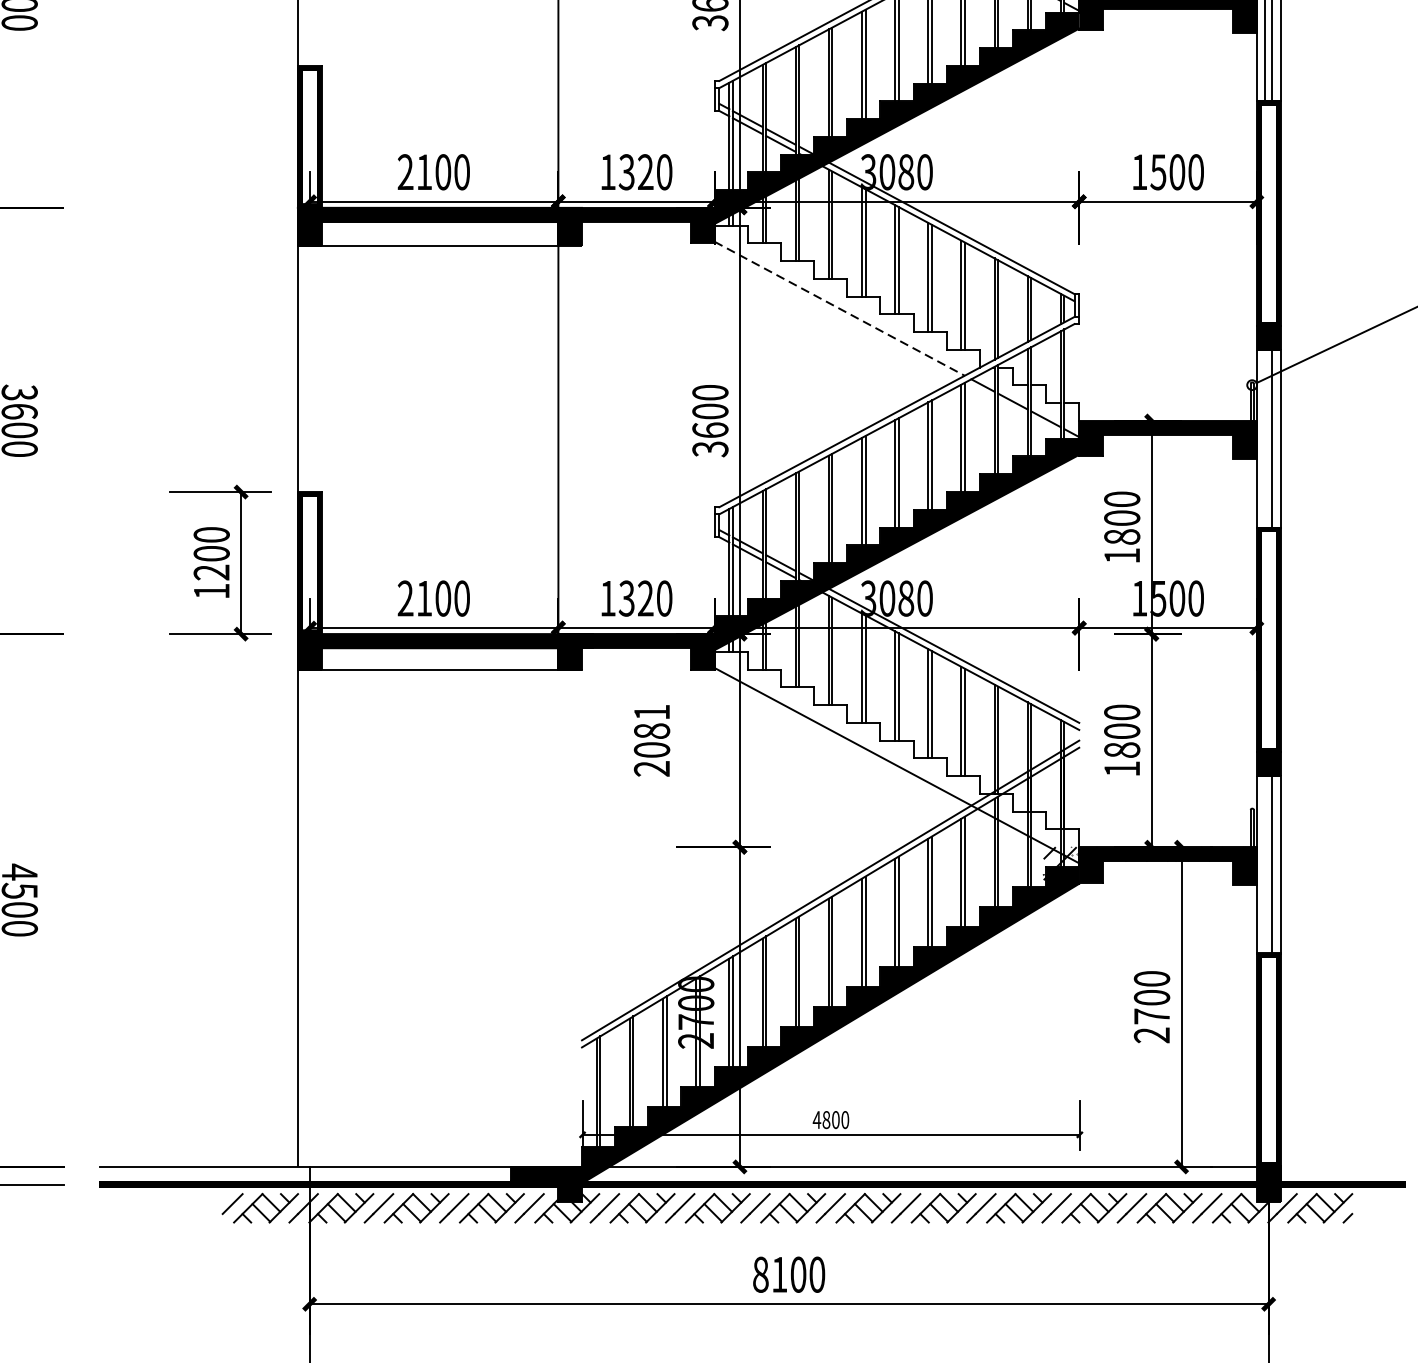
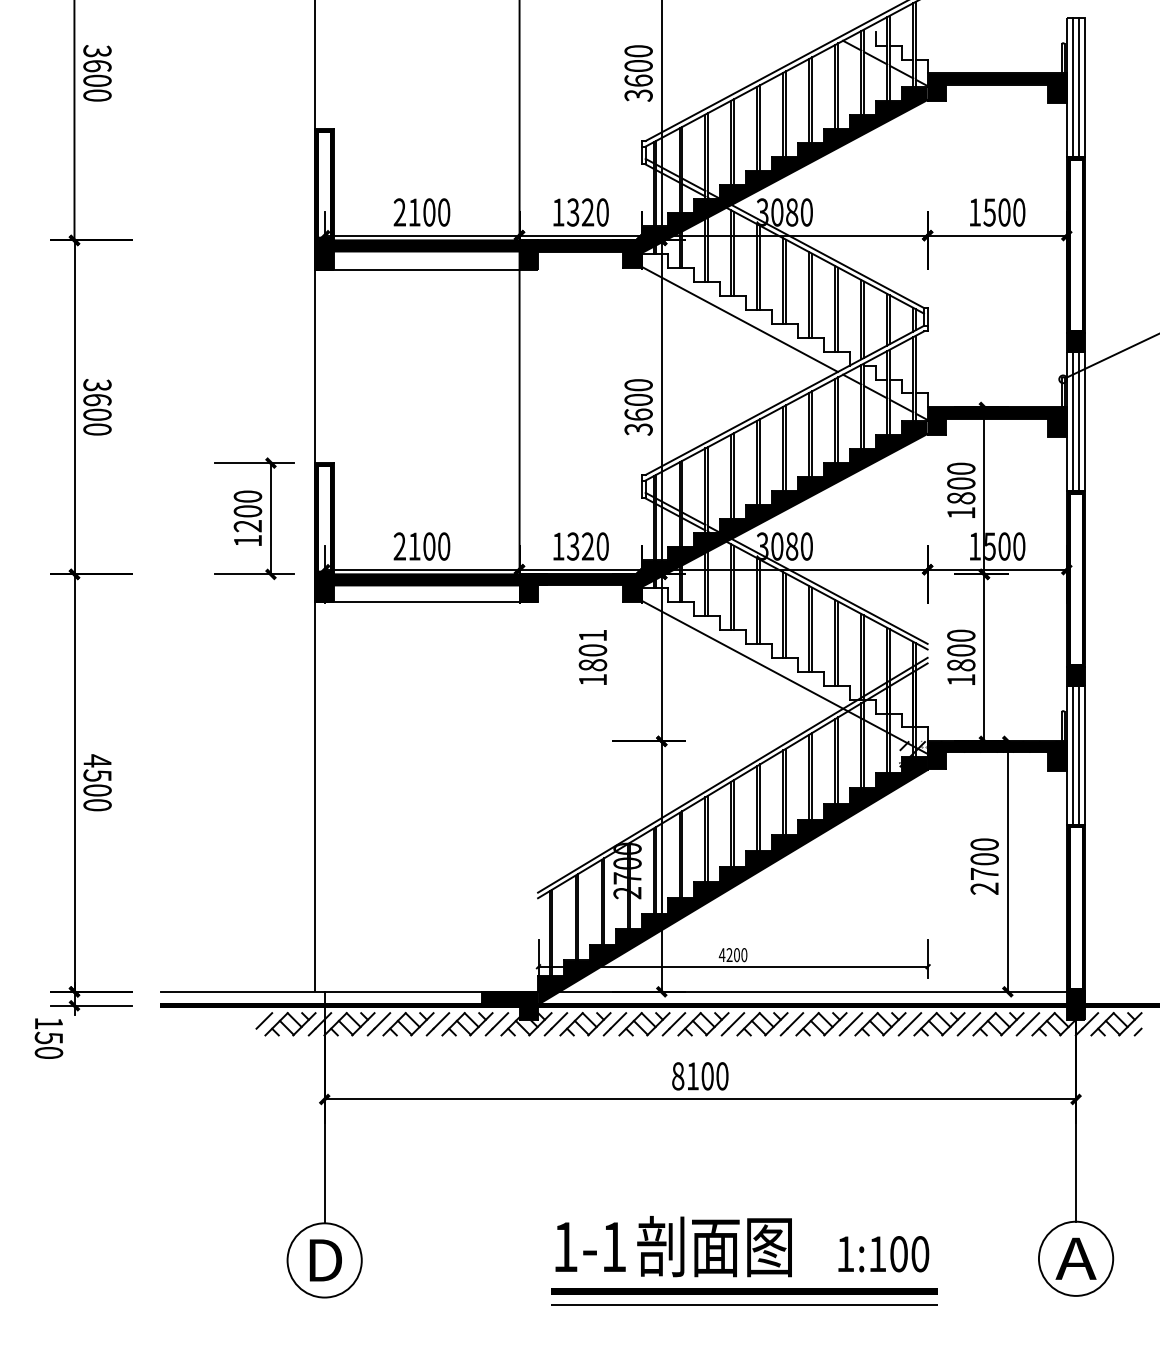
line: (840, 308) -> (740, 319), dashed -> solid
line: (1265, 437) -> (1073, 420), added
text: (651, 750) -> (592, 665), 2081 -> 1801
line: (1265, 863) -> (1073, 754), added
text: (826, 1120) -> (729, 955), 4800 -> 4200

